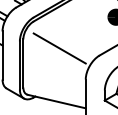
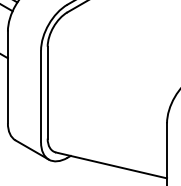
line: (59, 48) -> (116, 63), removed

